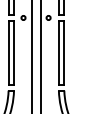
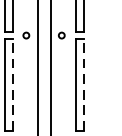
line: (14, 52) -> (13, 84), solid -> dashed
line: (64, 52) -> (84, 84), solid -> dashed

